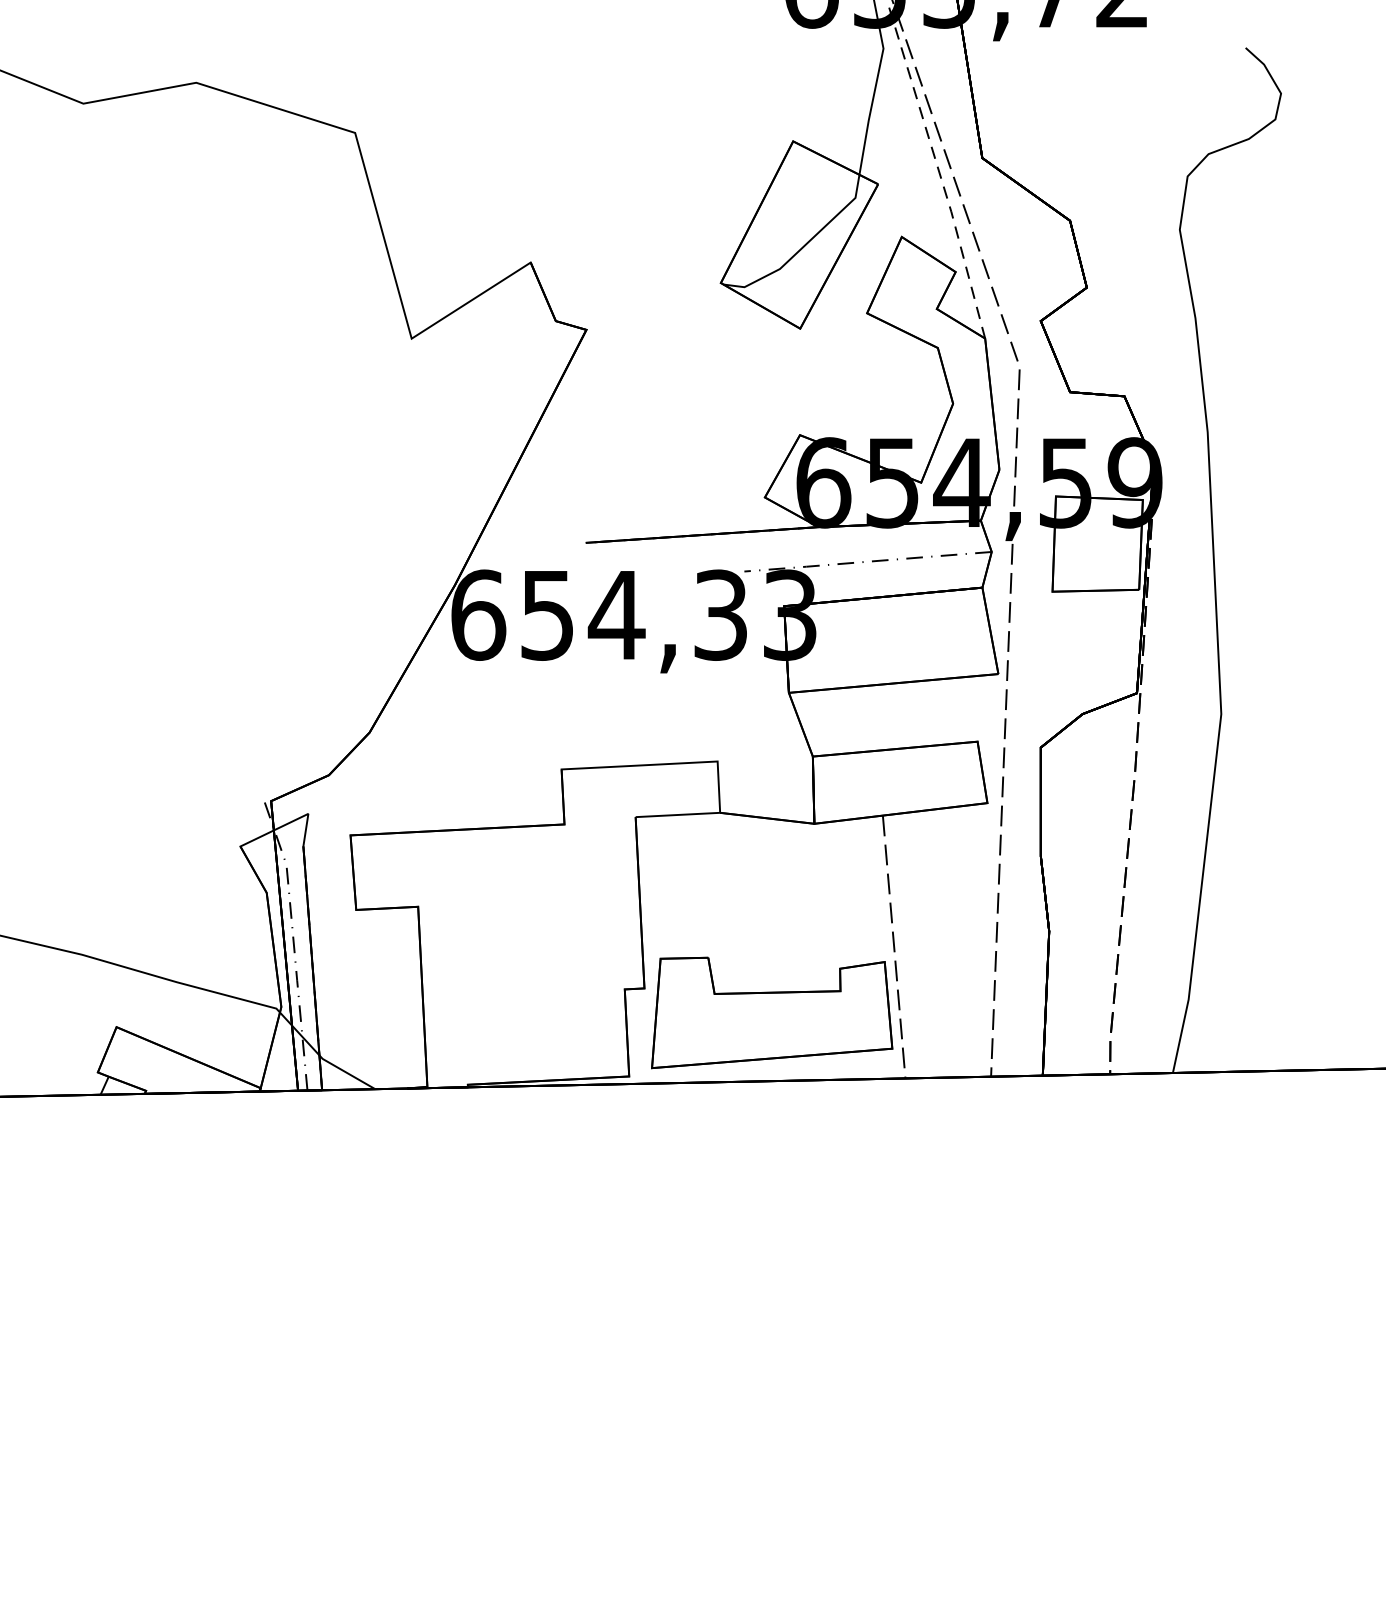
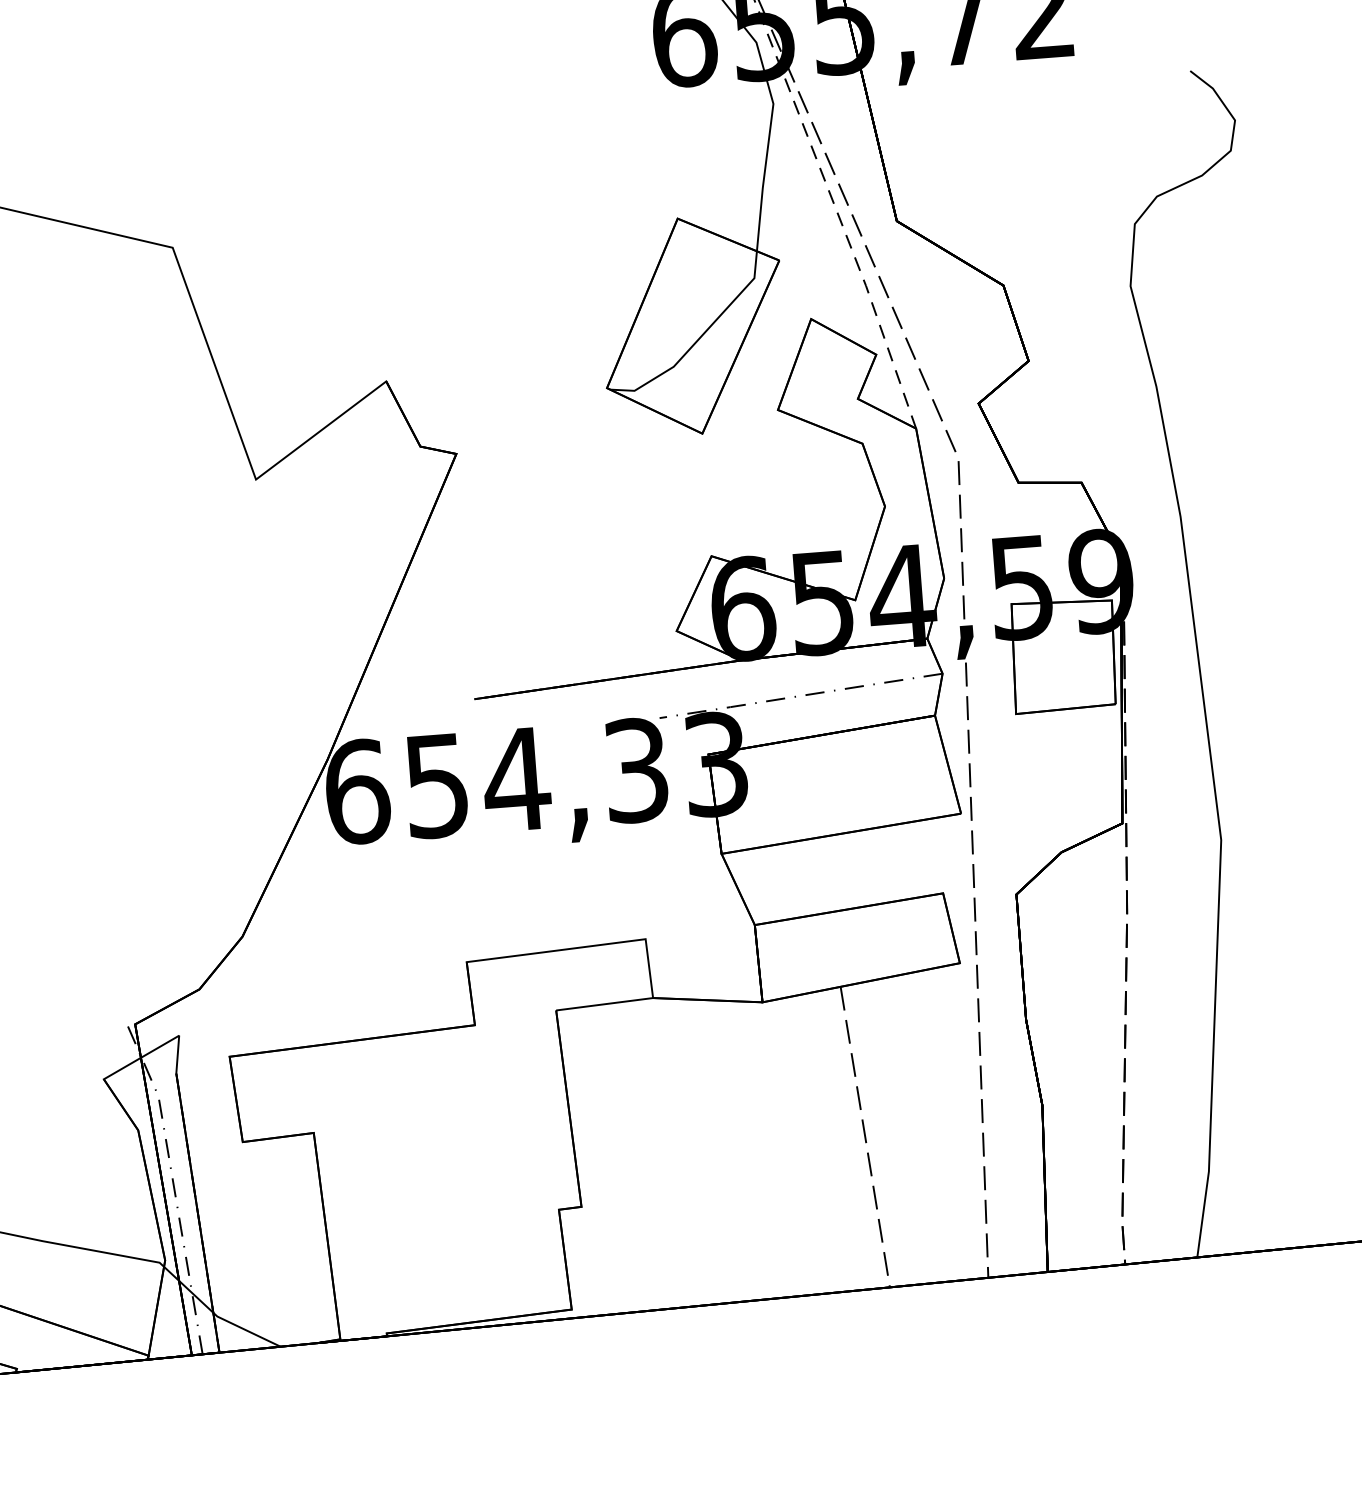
part: (772, 1012) -> (731, 1223), removed

